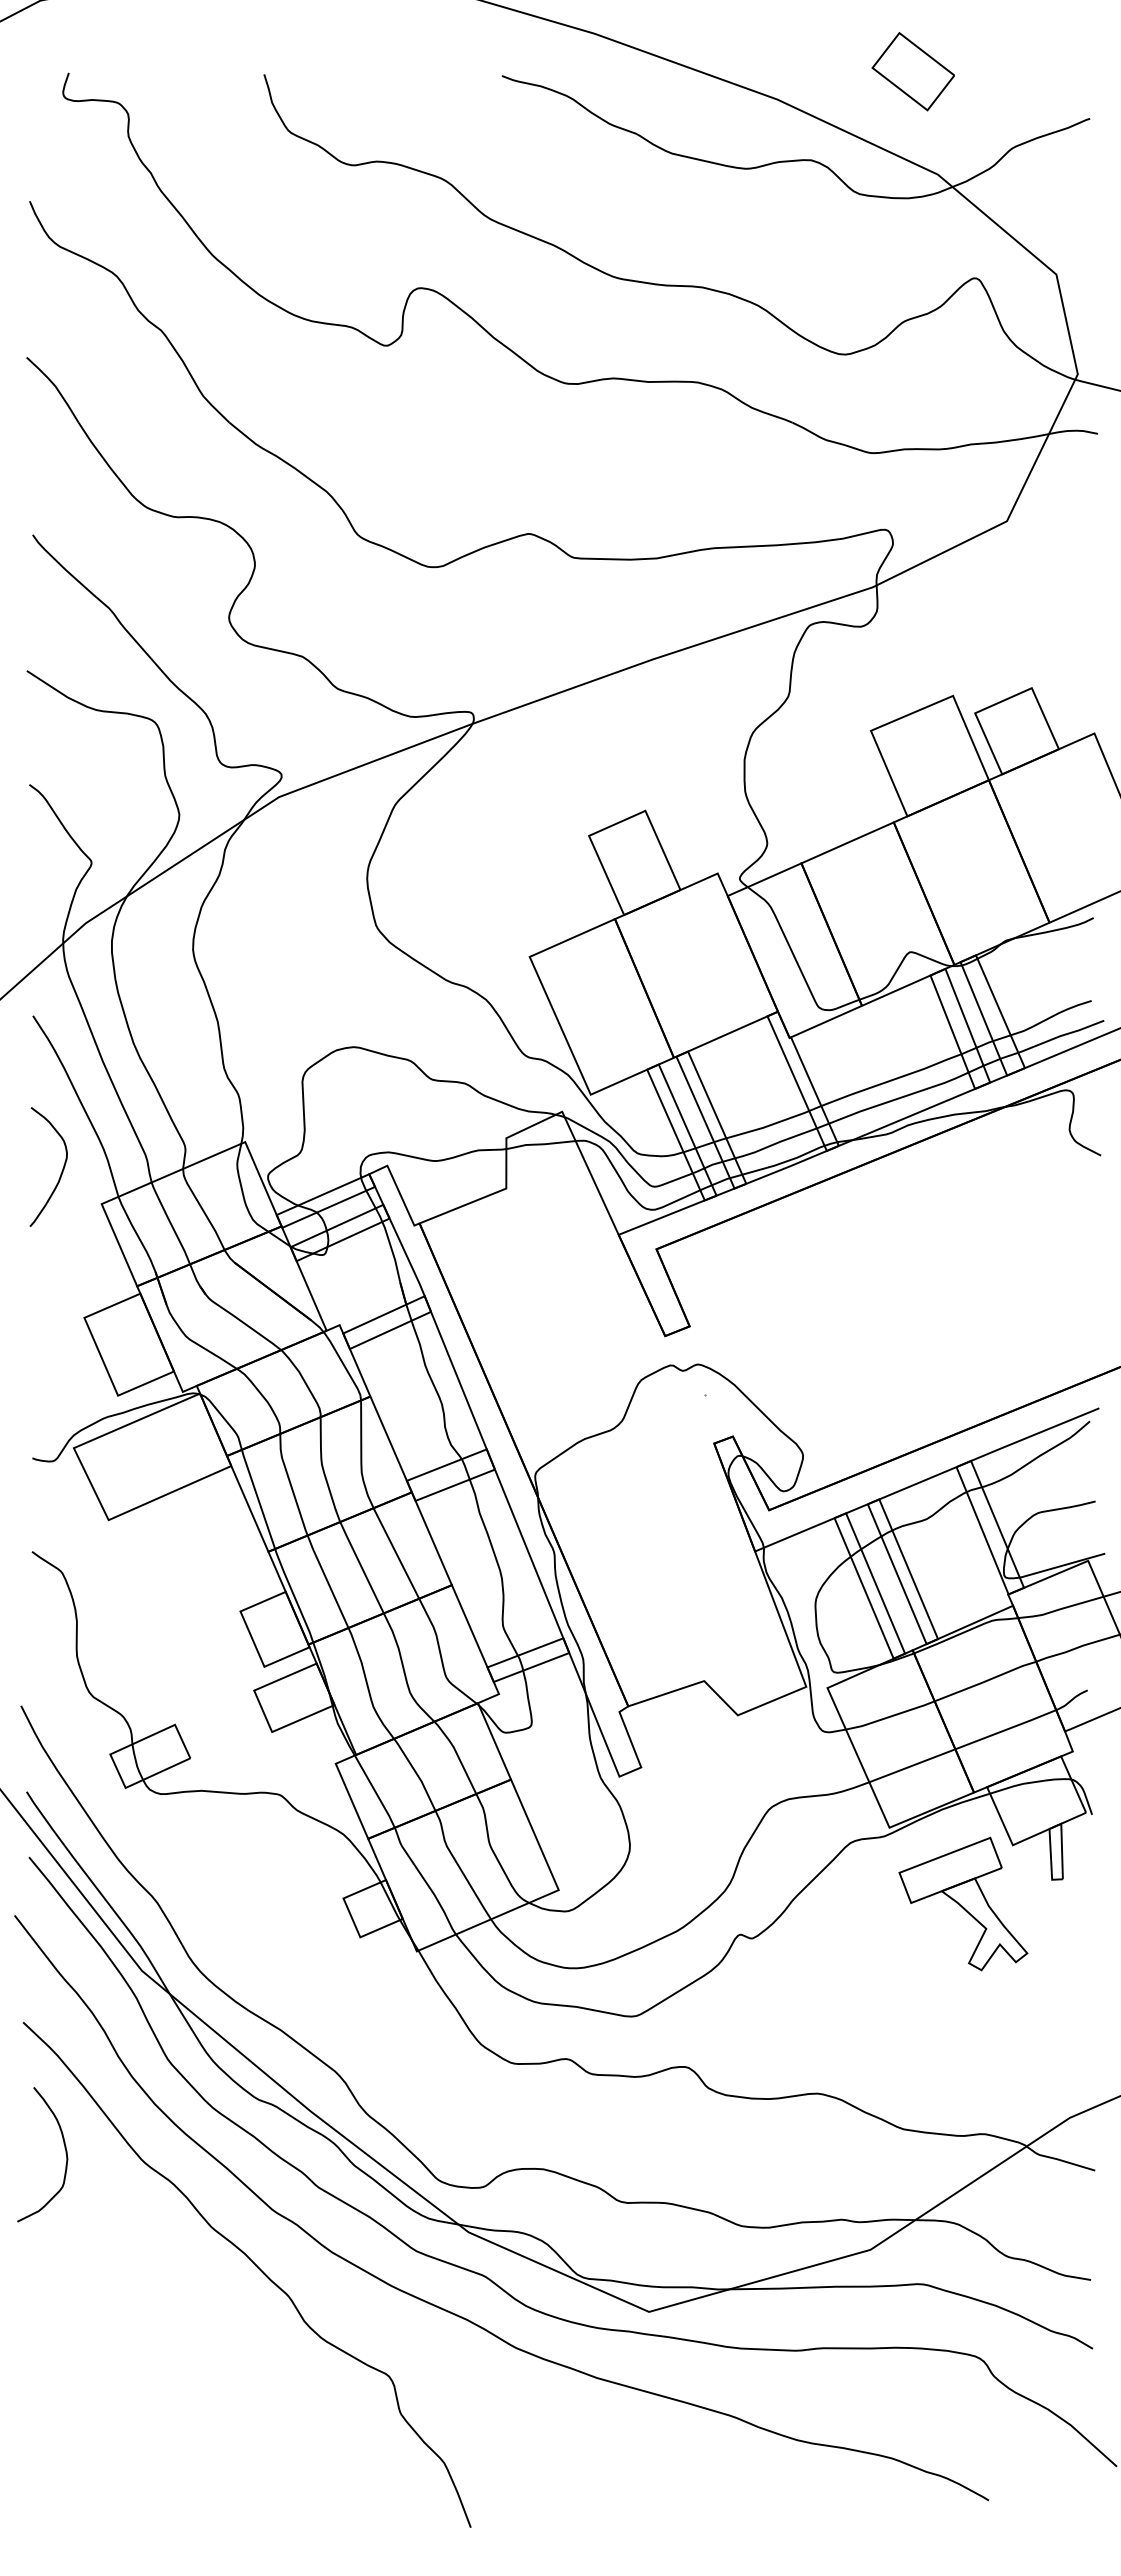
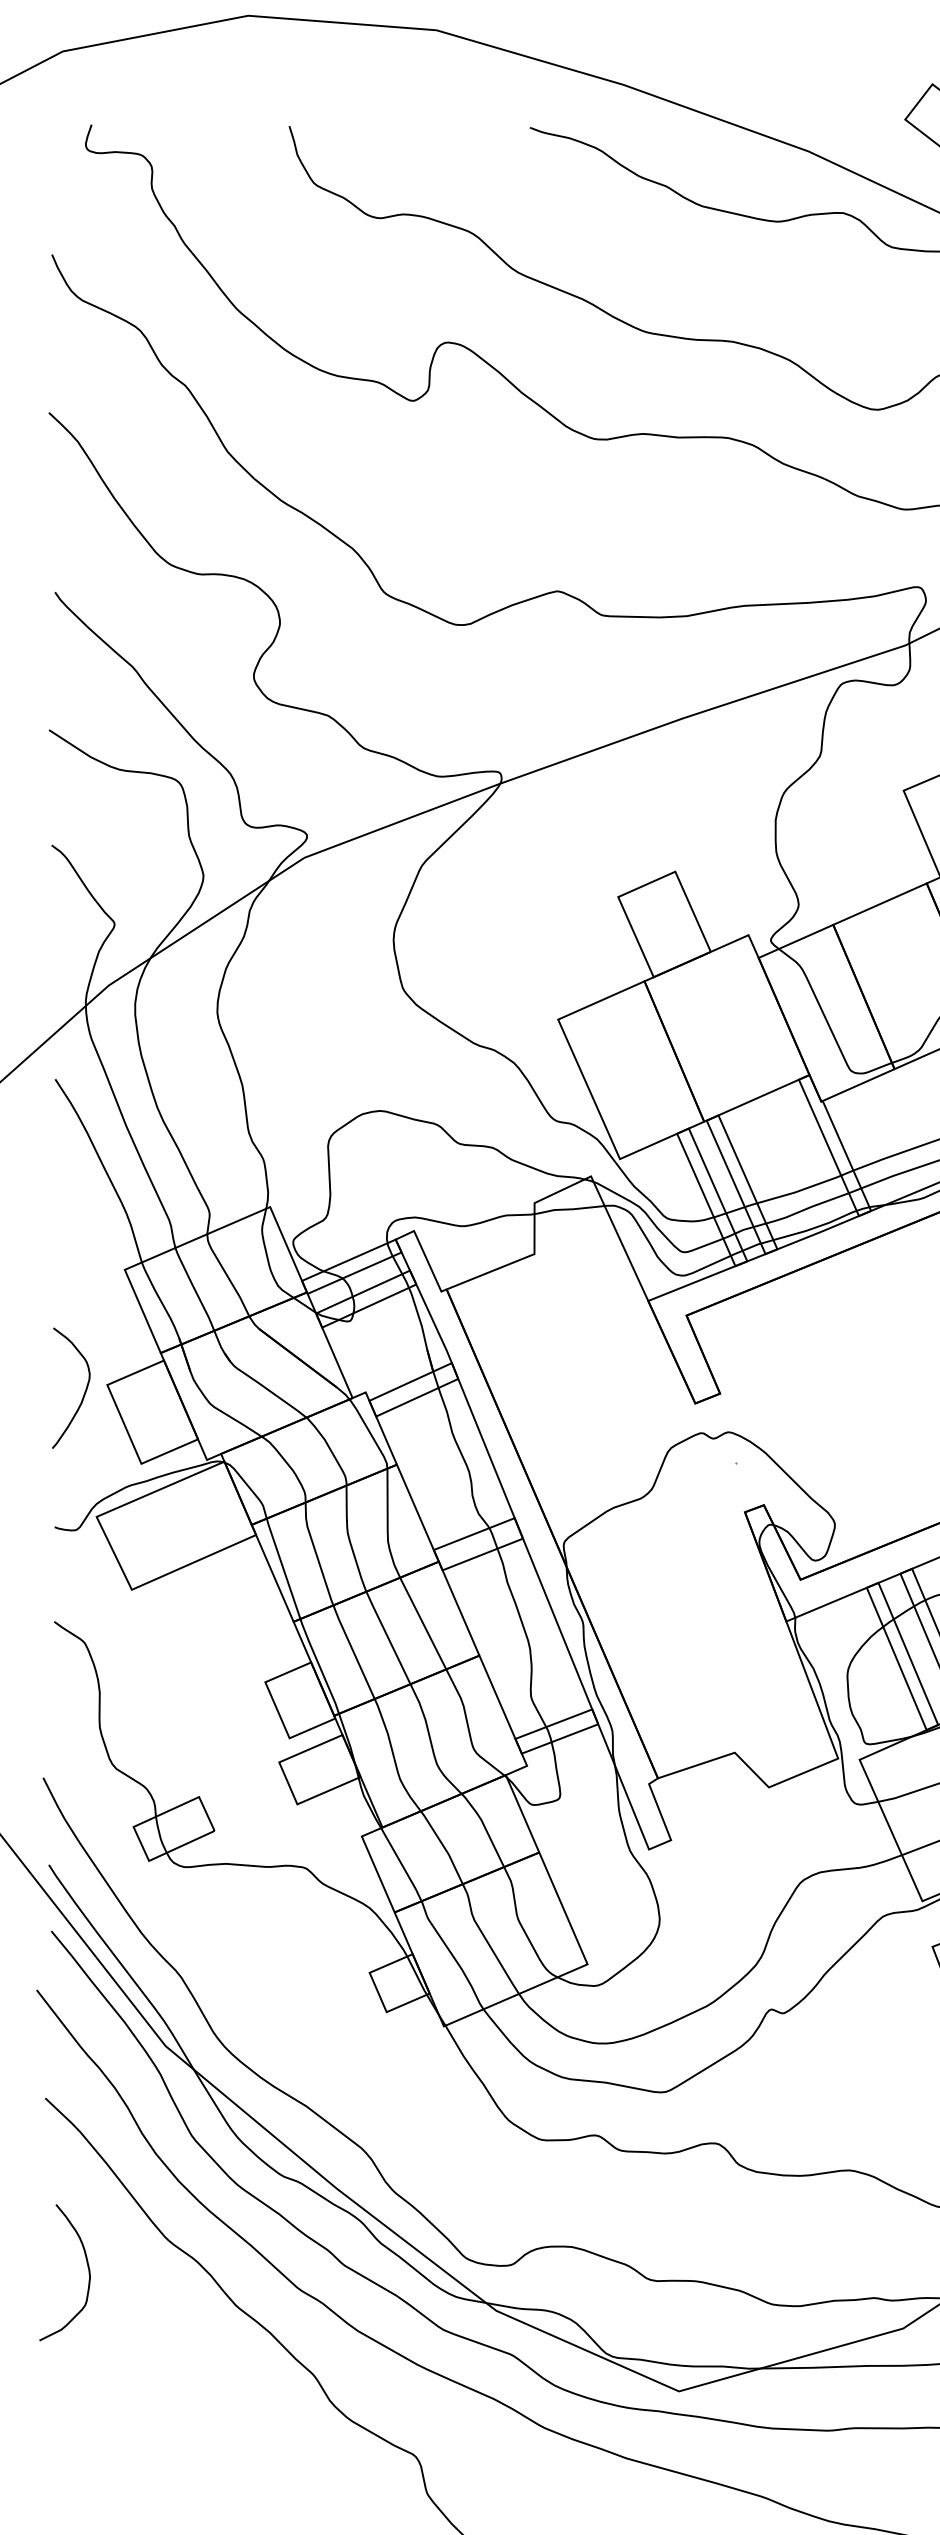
curve: (60, 1173) -> (83, 1394), moved
curve: (64, 2148) -> (87, 2266), moved

